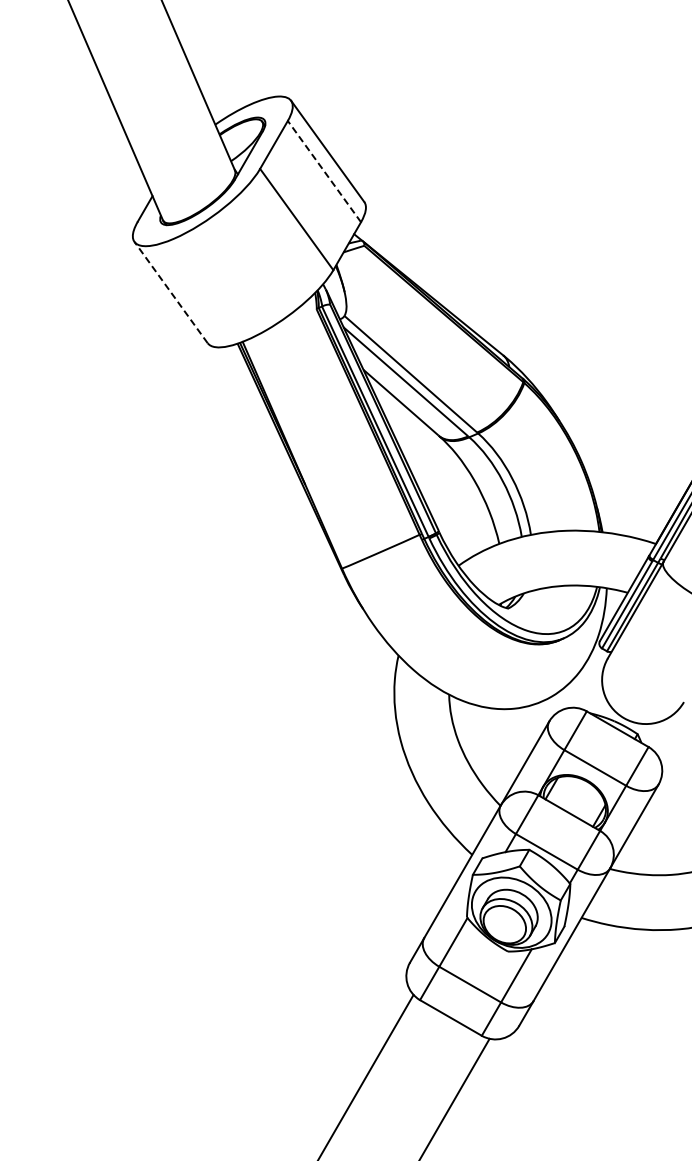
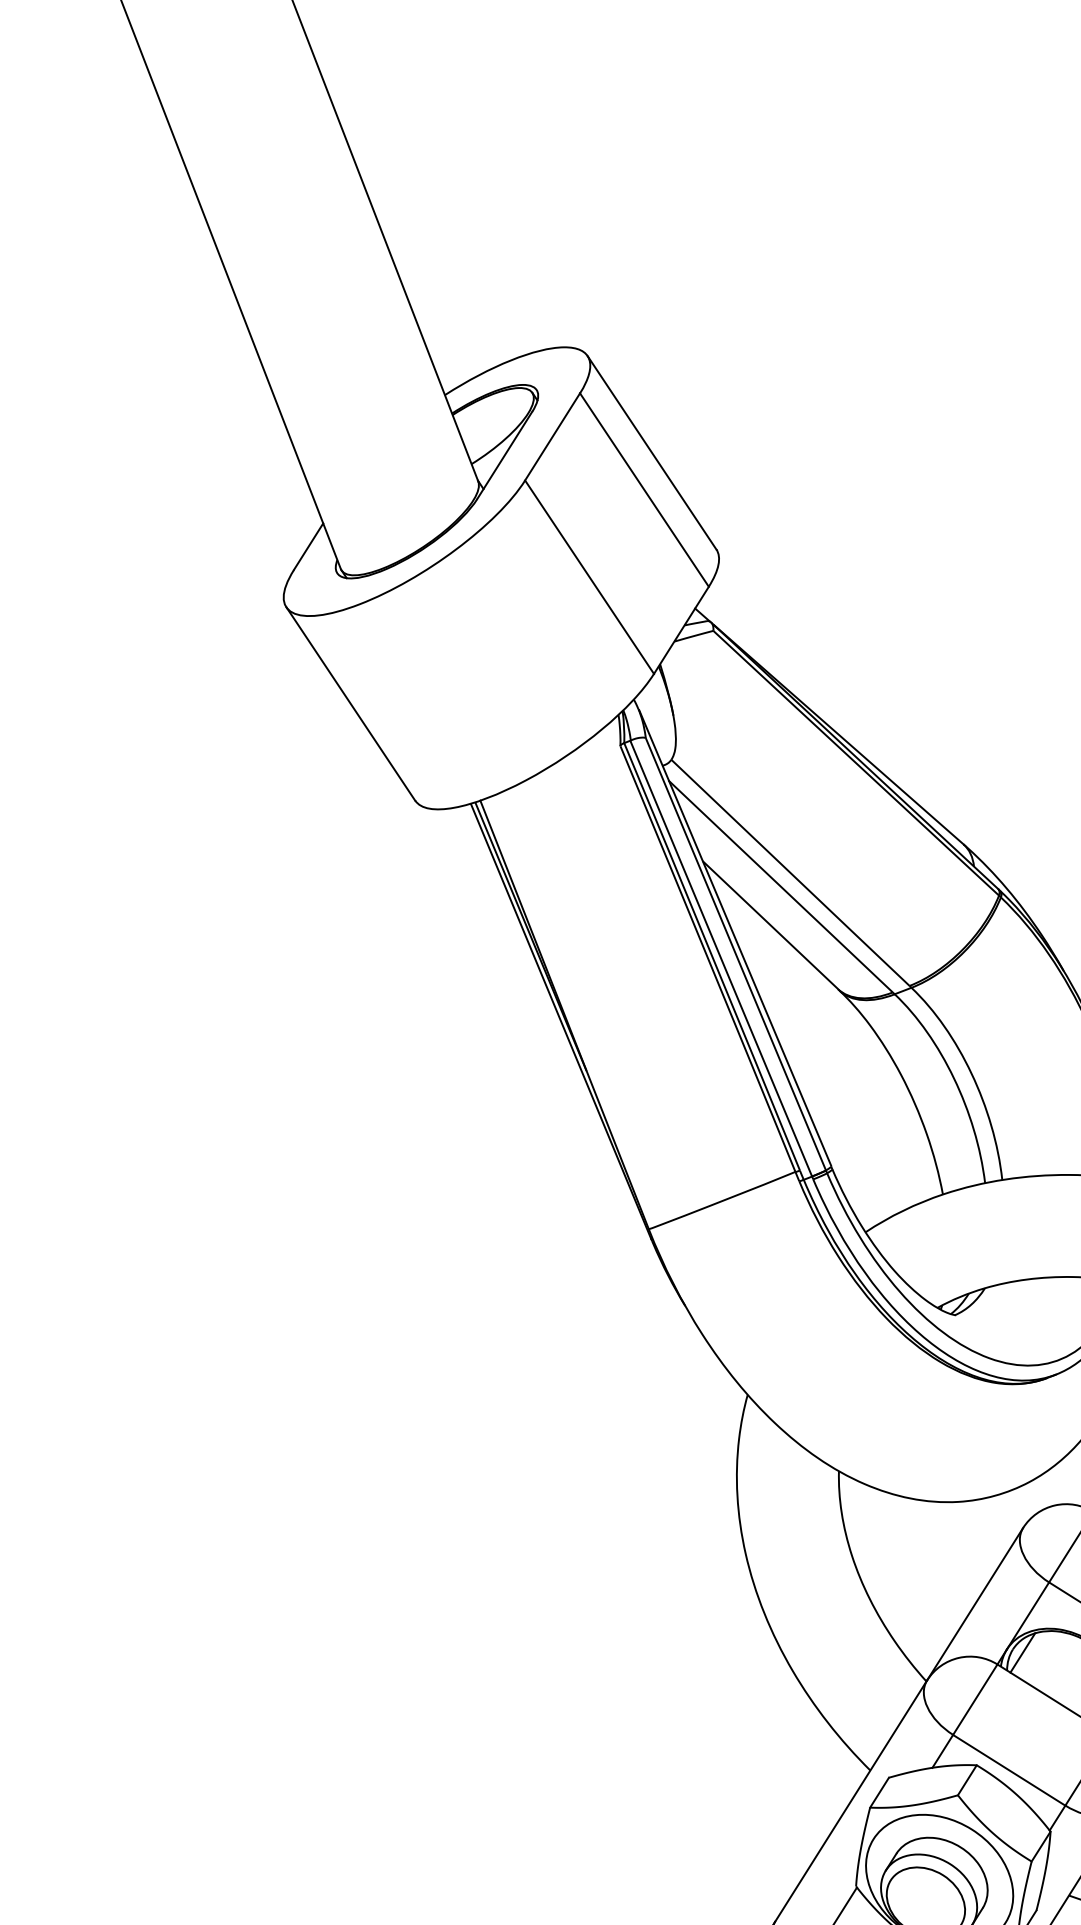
line: (324, 171) -> (644, 489), dashed -> solid
line: (170, 292) -> (349, 703), dashed -> solid

